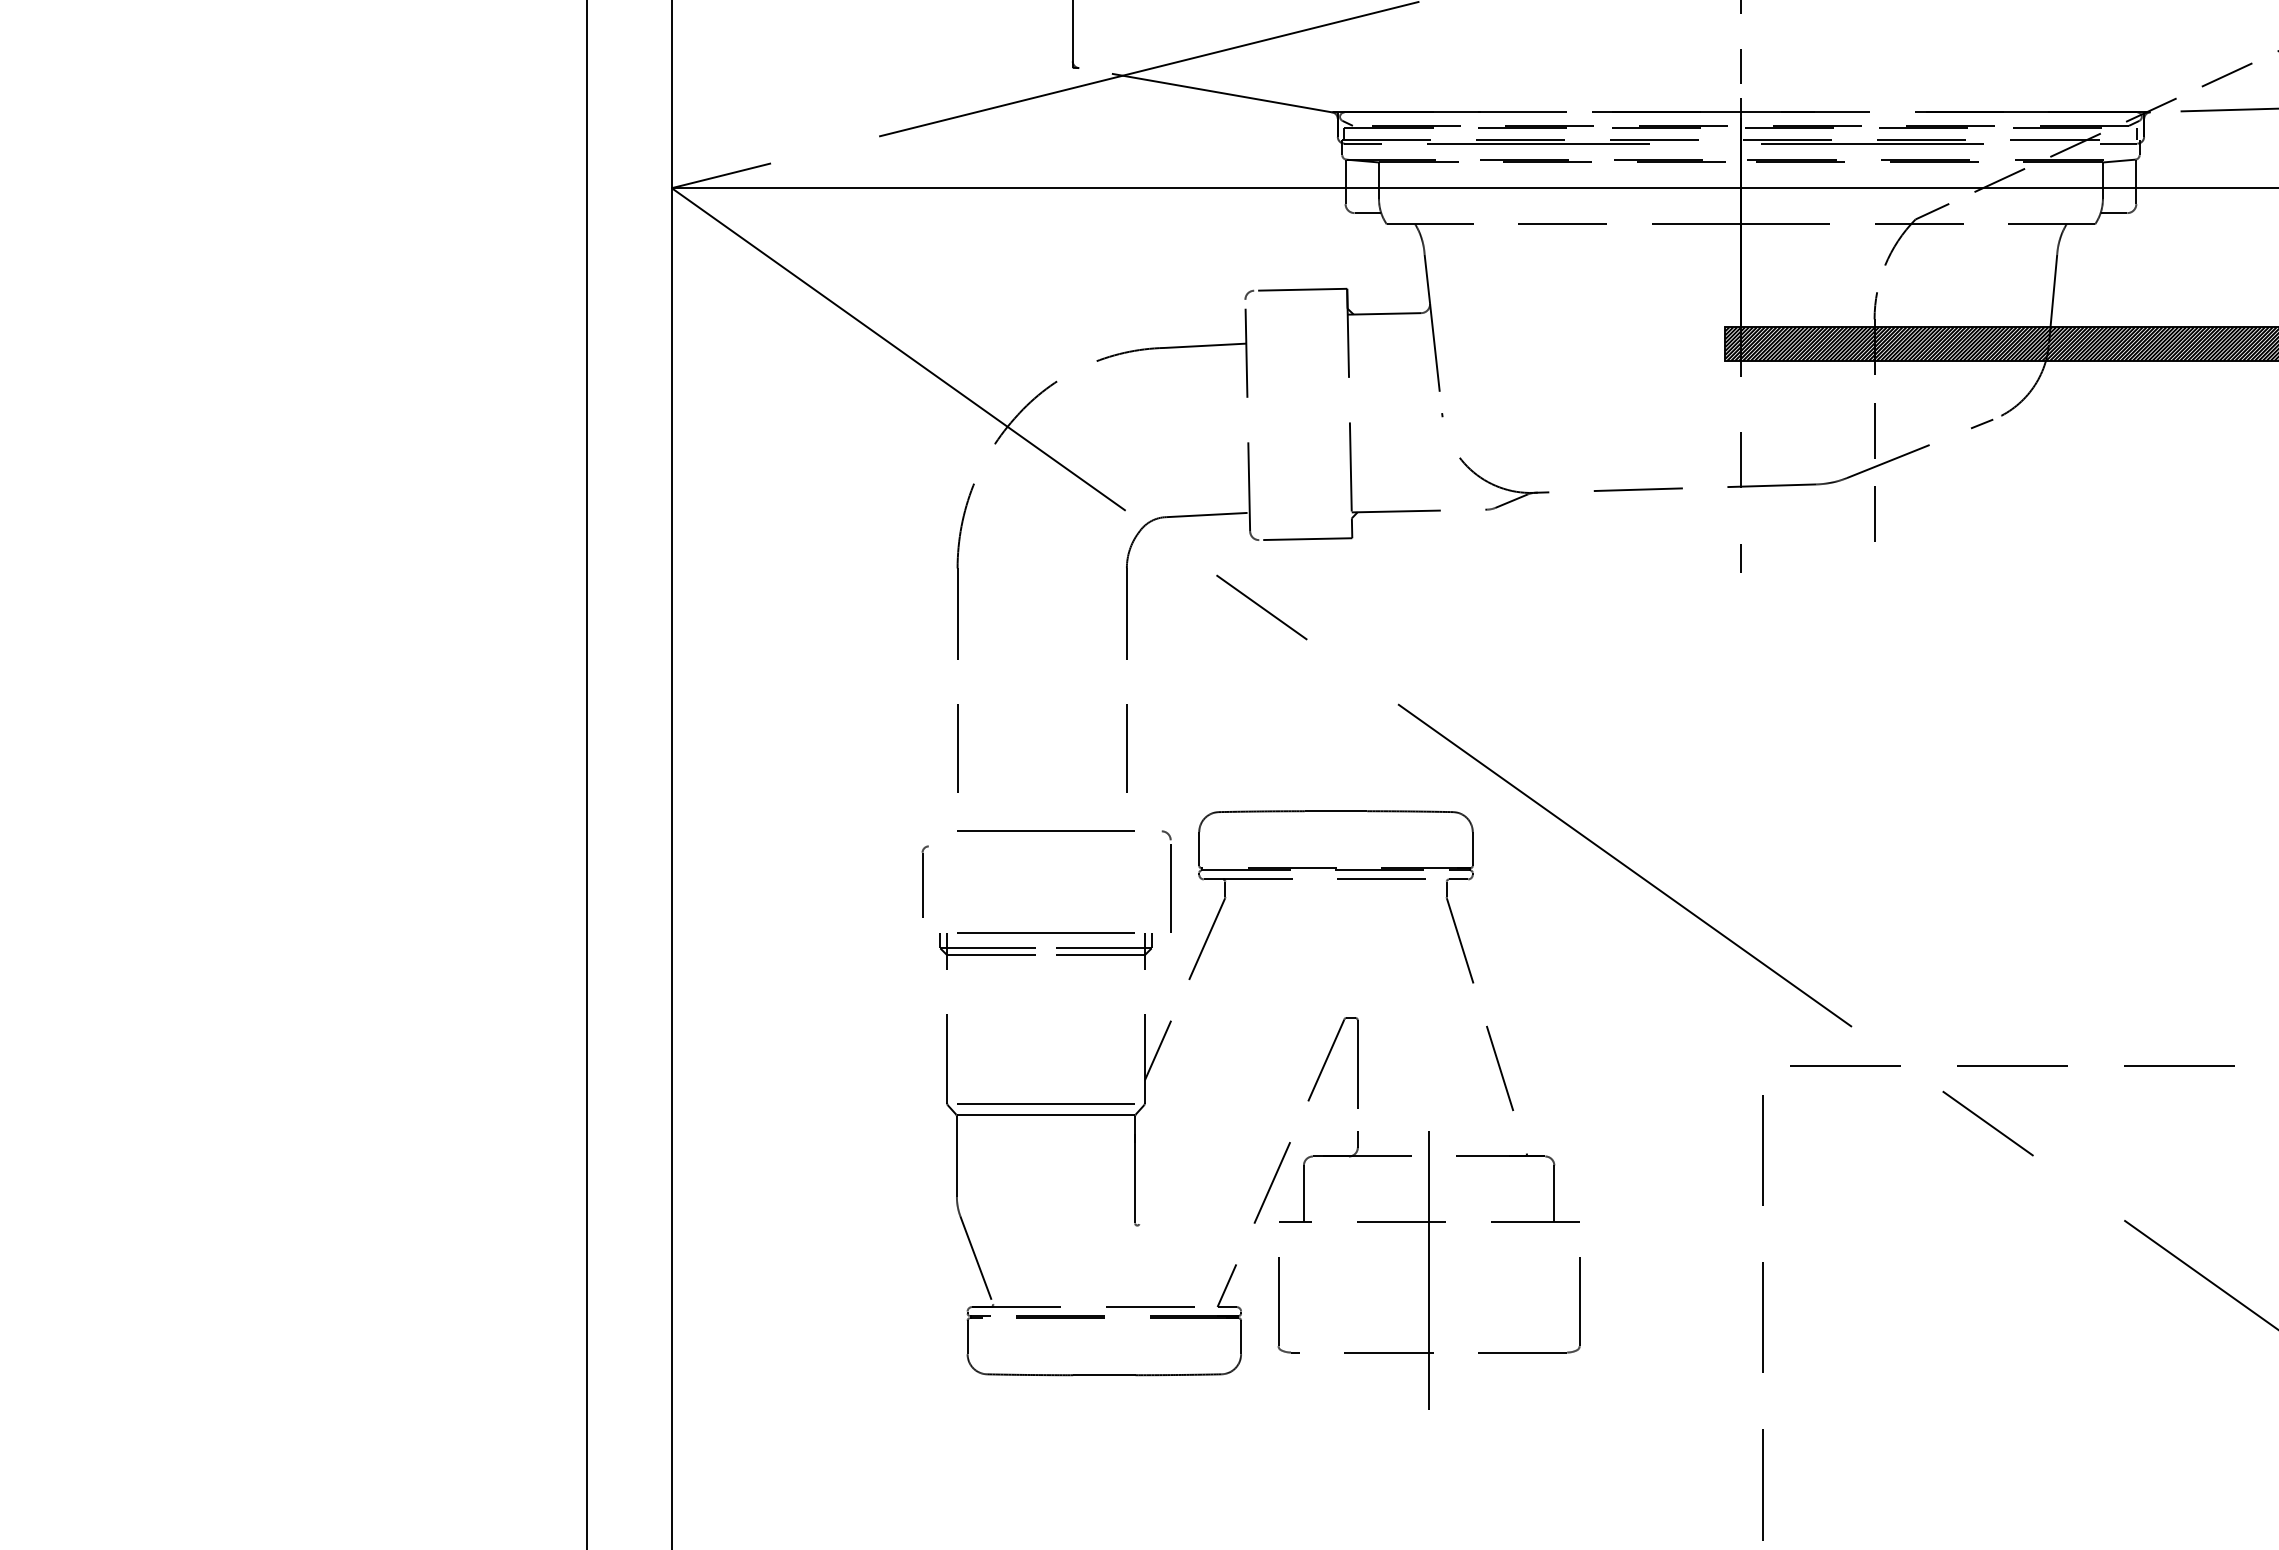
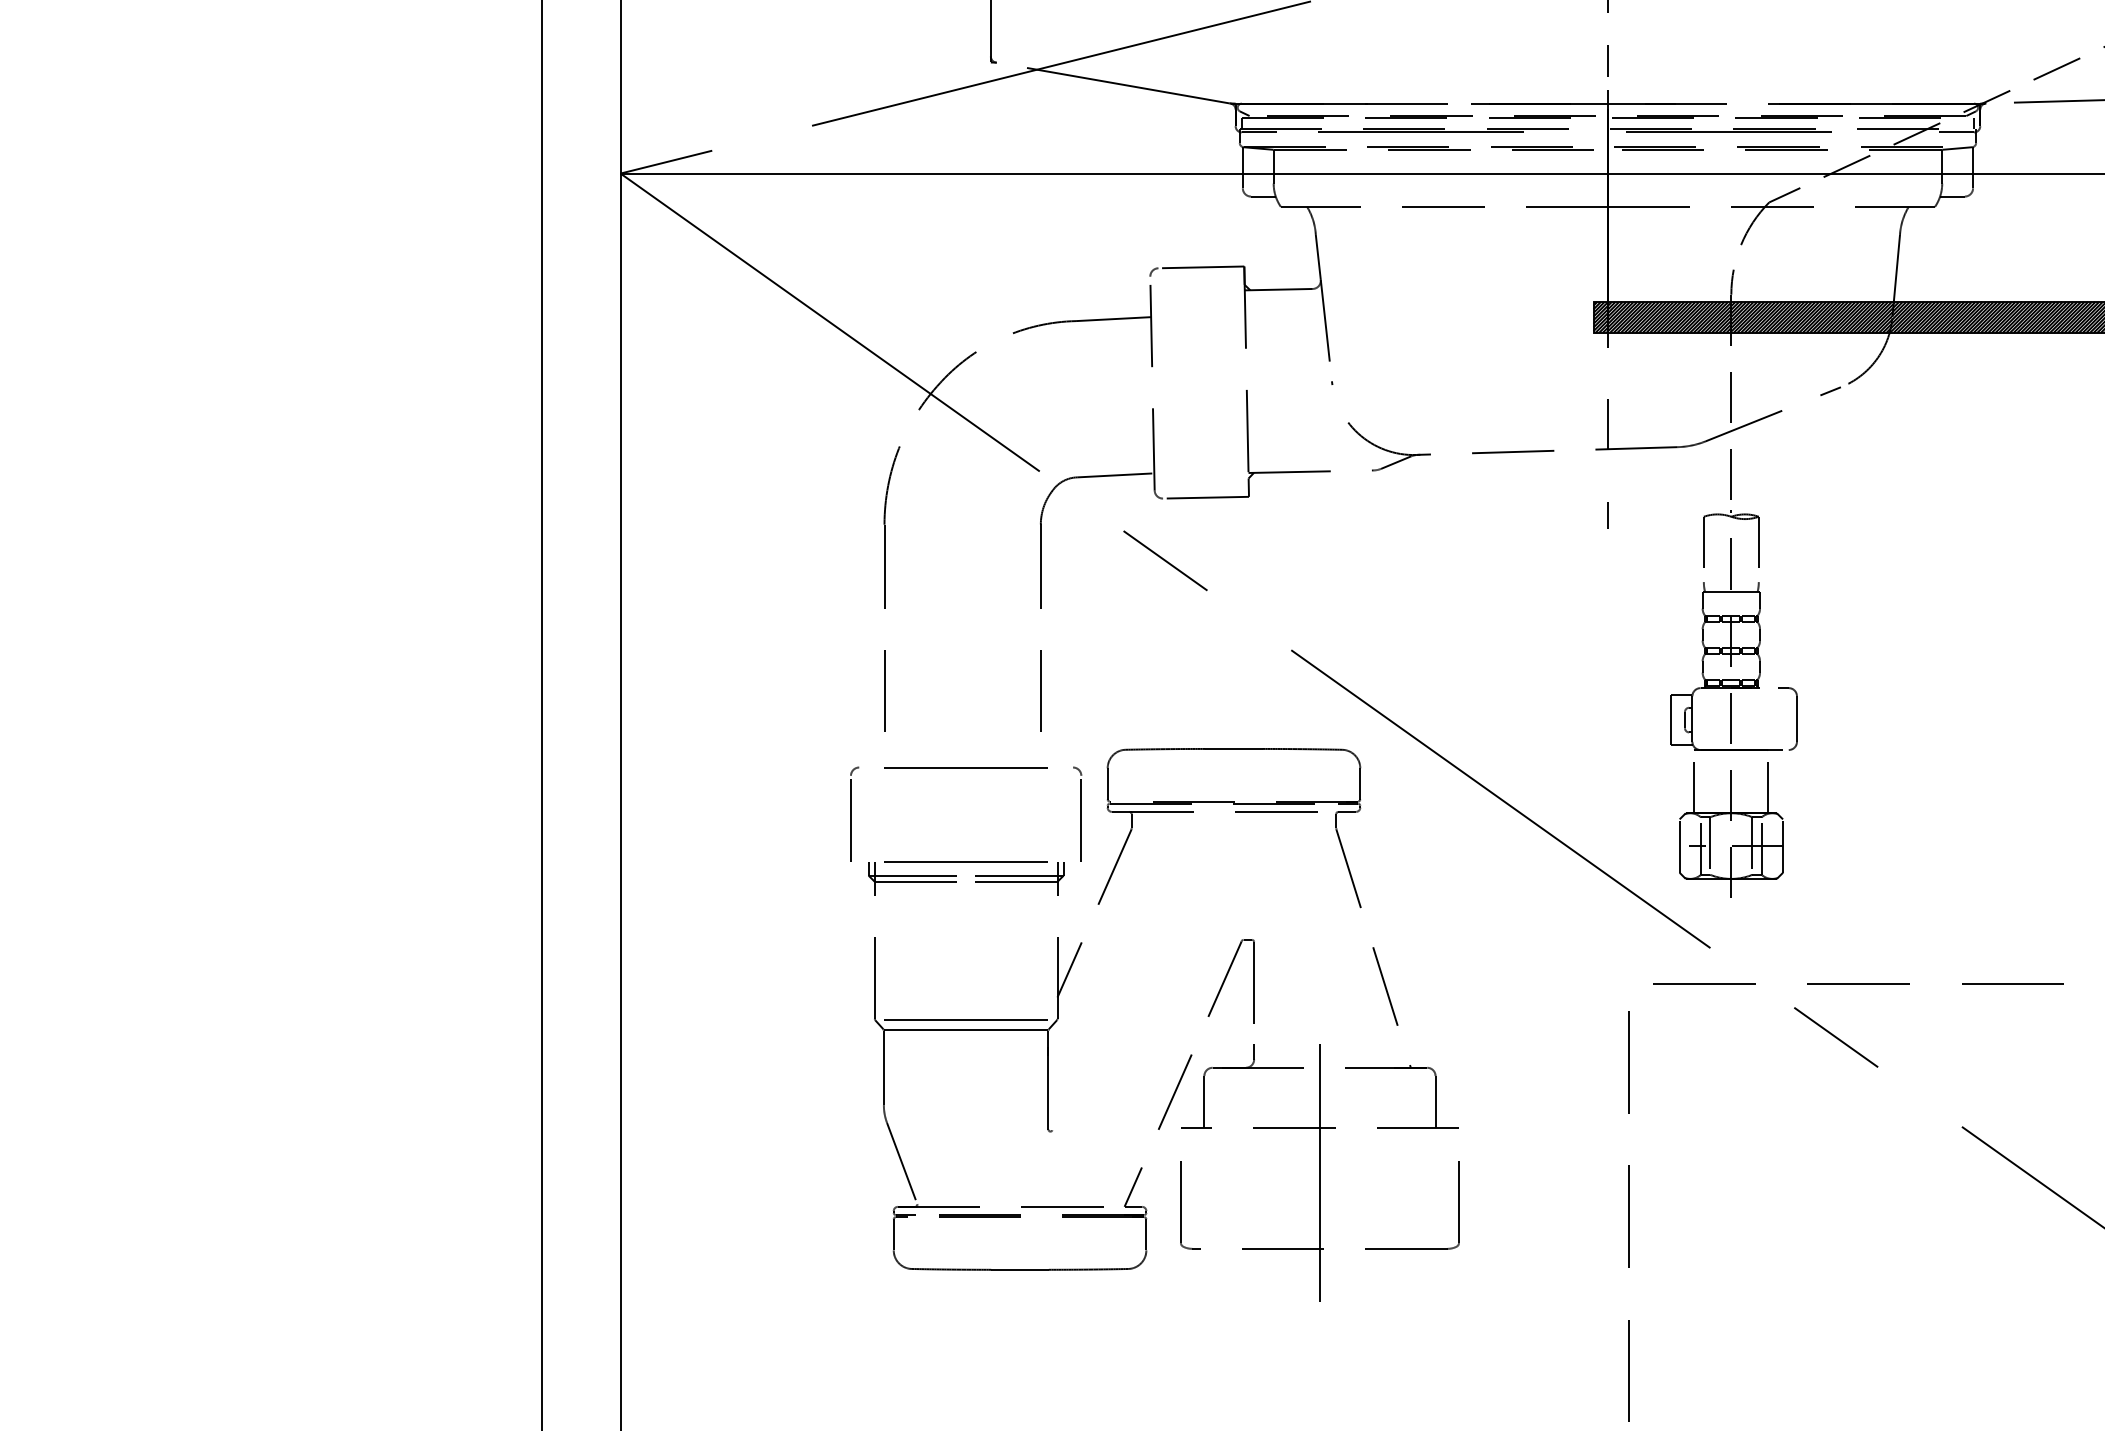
part: (1877, 762) -> (1734, 703), added
part: (925, 881) -> (854, 813), size x1.43

